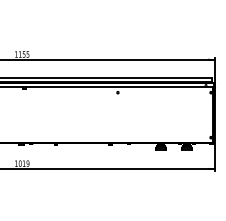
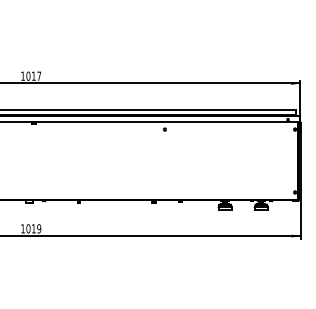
text: (23, 53) -> (33, 75), 1155 -> 1017

